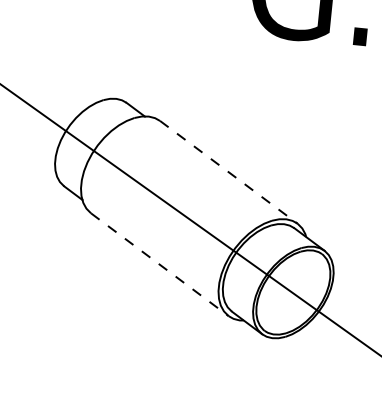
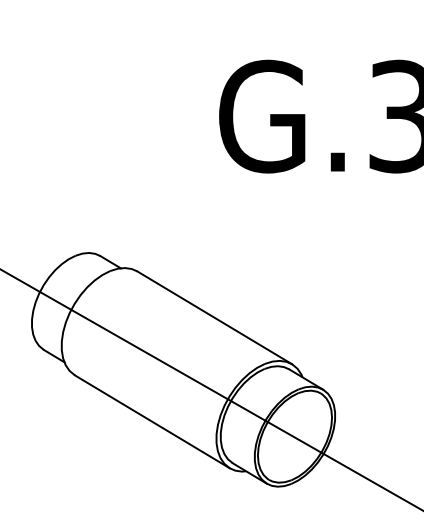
line: (229, 173) -> (215, 318), dashed -> solid
line: (159, 265) -> (152, 422), dashed -> solid

